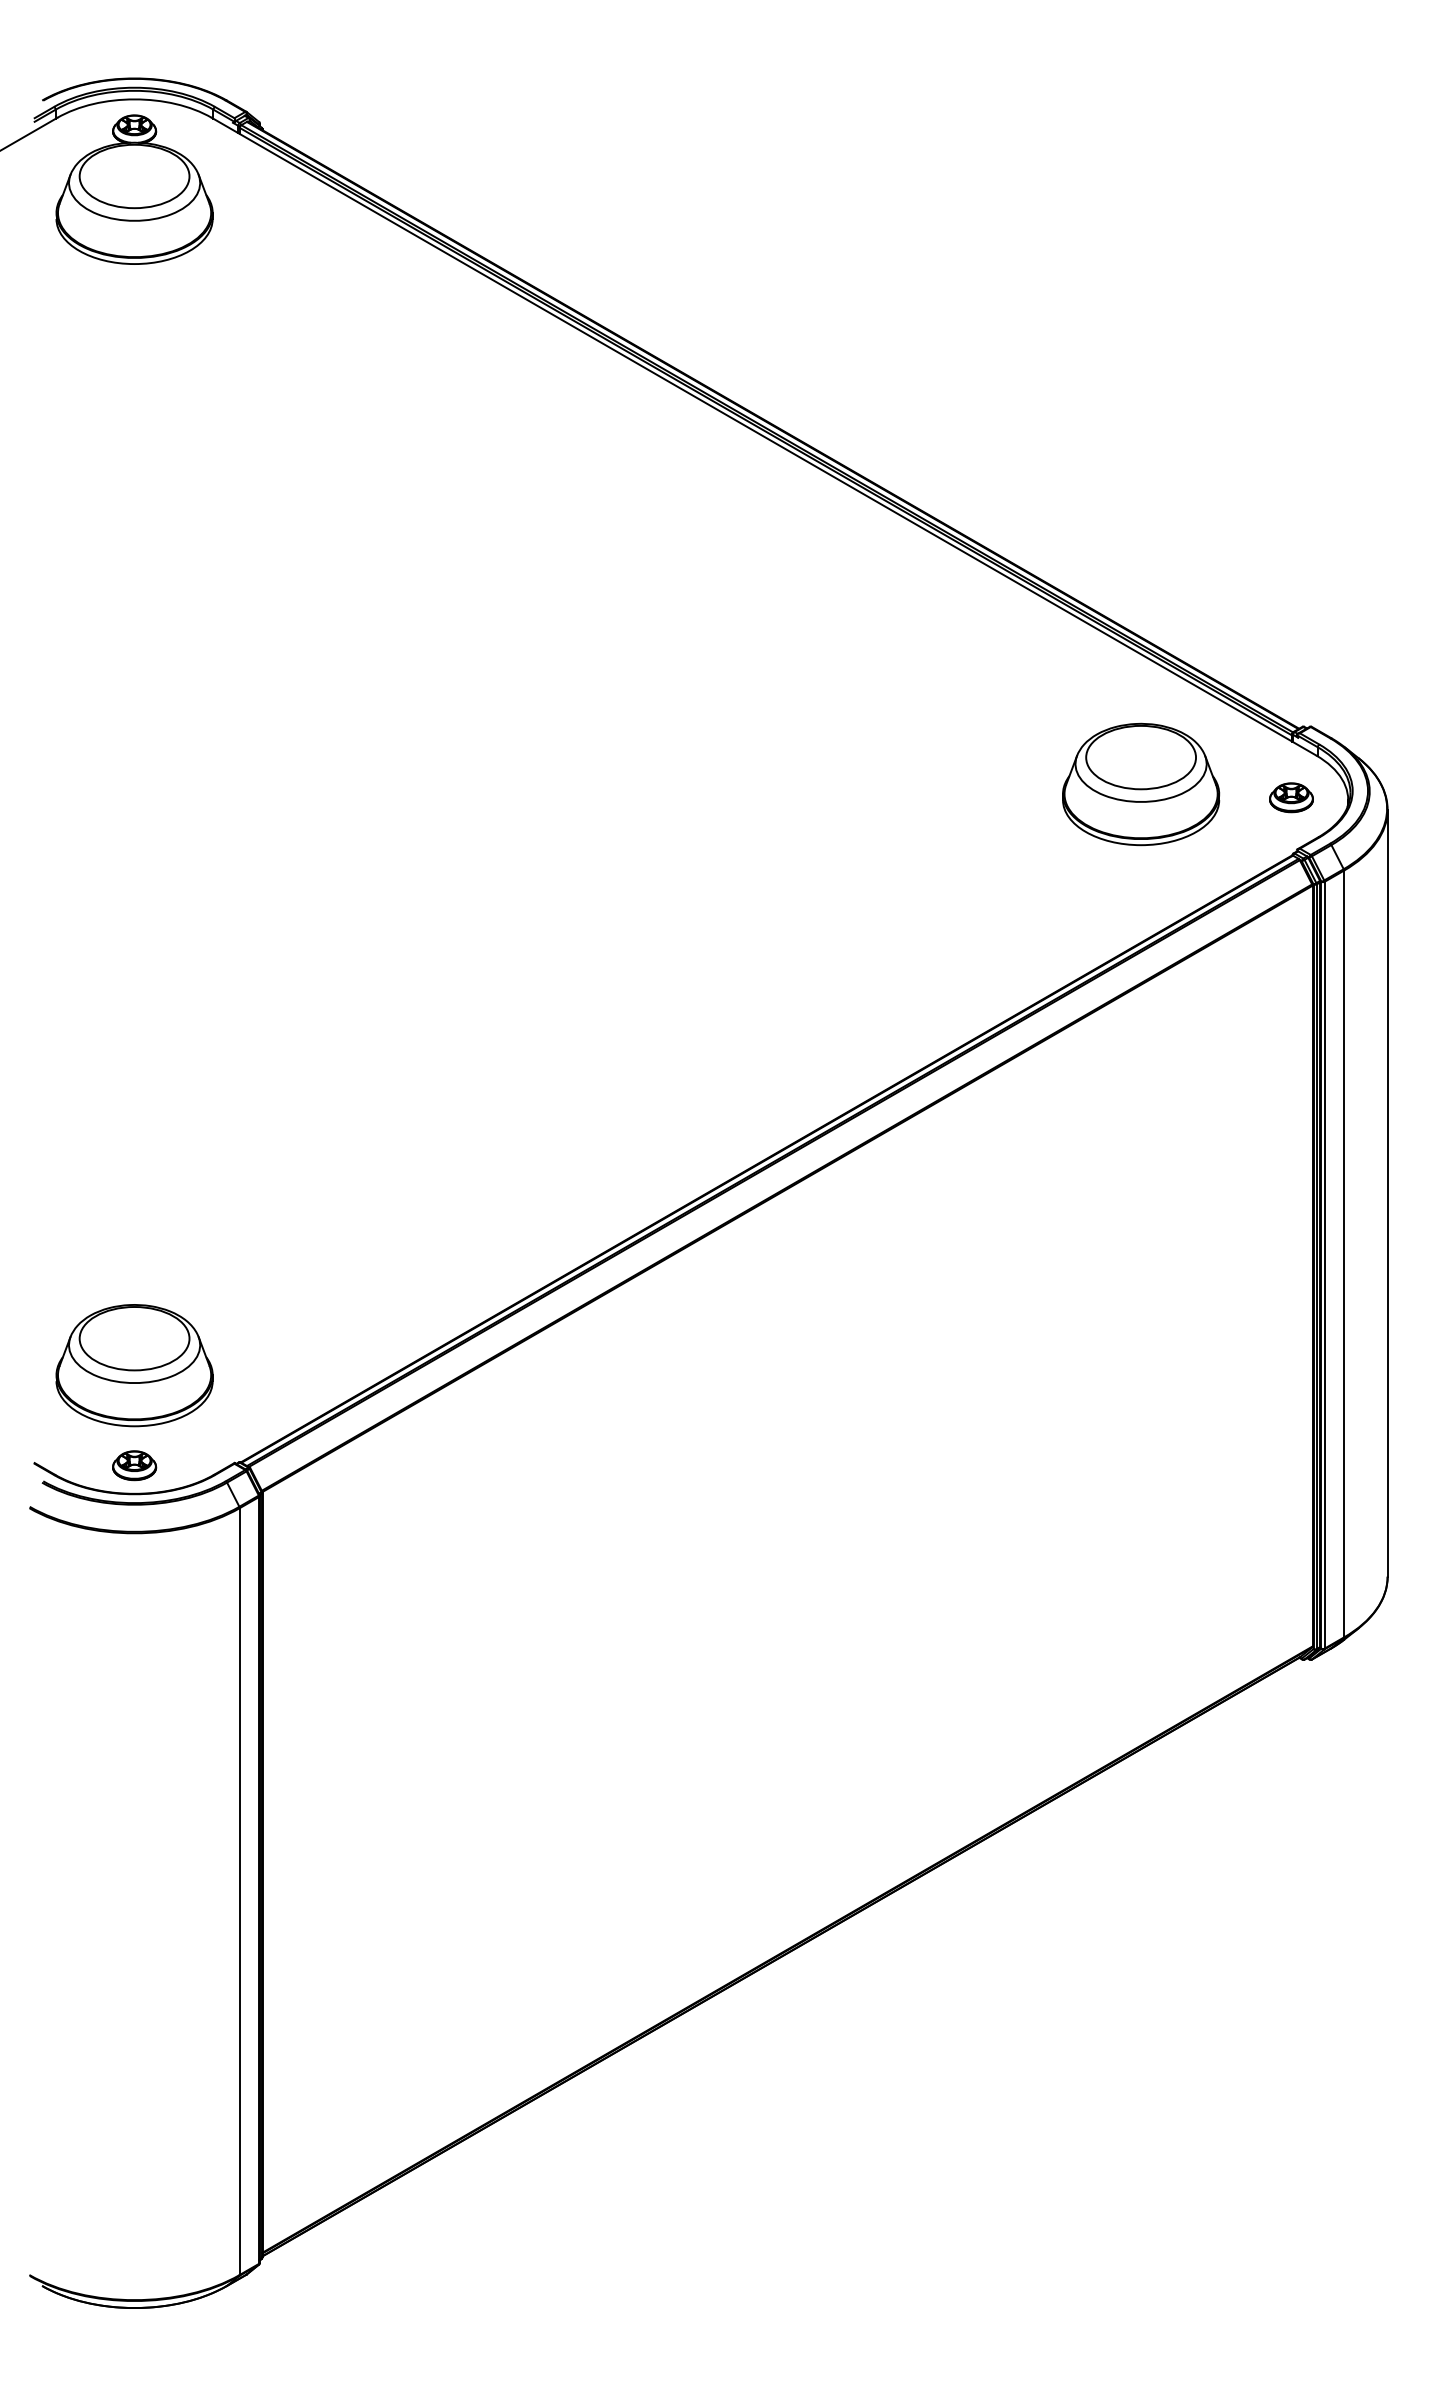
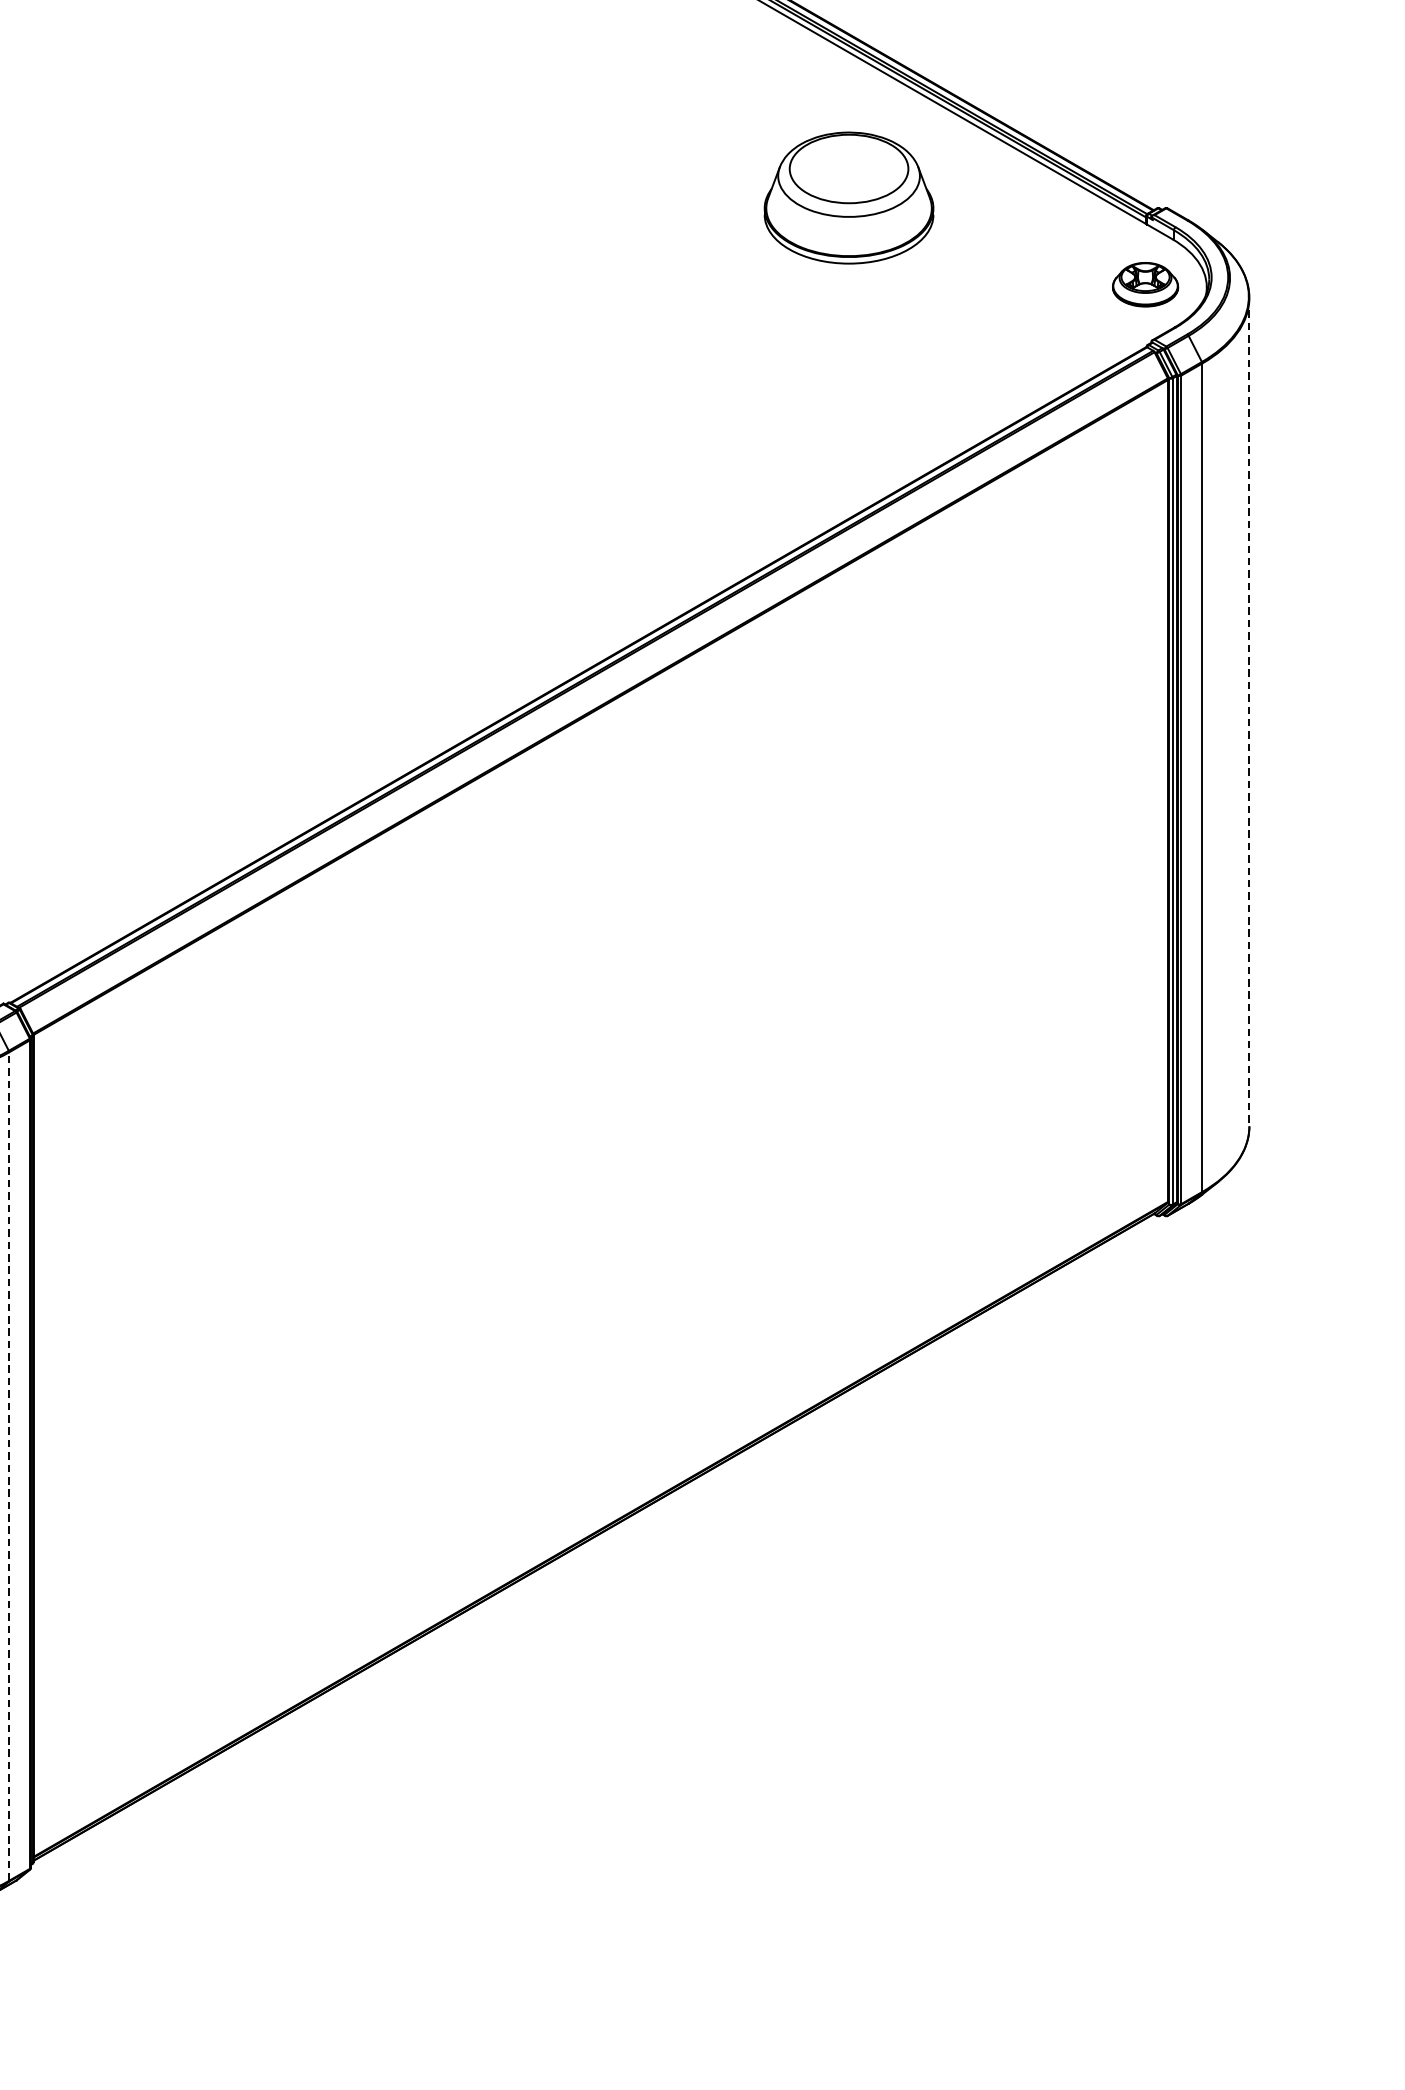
part: (1141, 784) -> (849, 198), moved
part: (1291, 797) -> (1145, 284), size x1.4
line: (1387, 1193) -> (1249, 712), solid -> dashed
line: (239, 1891) -> (8, 1466), solid -> dashed

